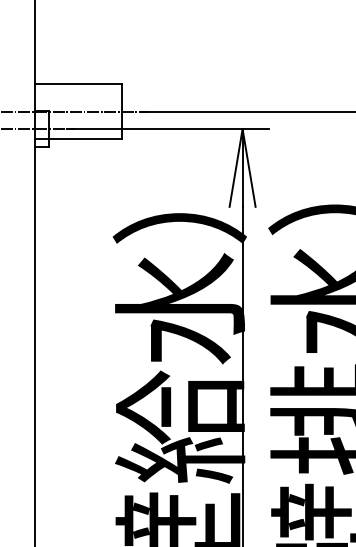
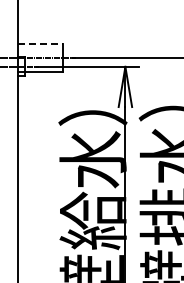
line: (80, 83) -> (41, 43), solid -> dashed

